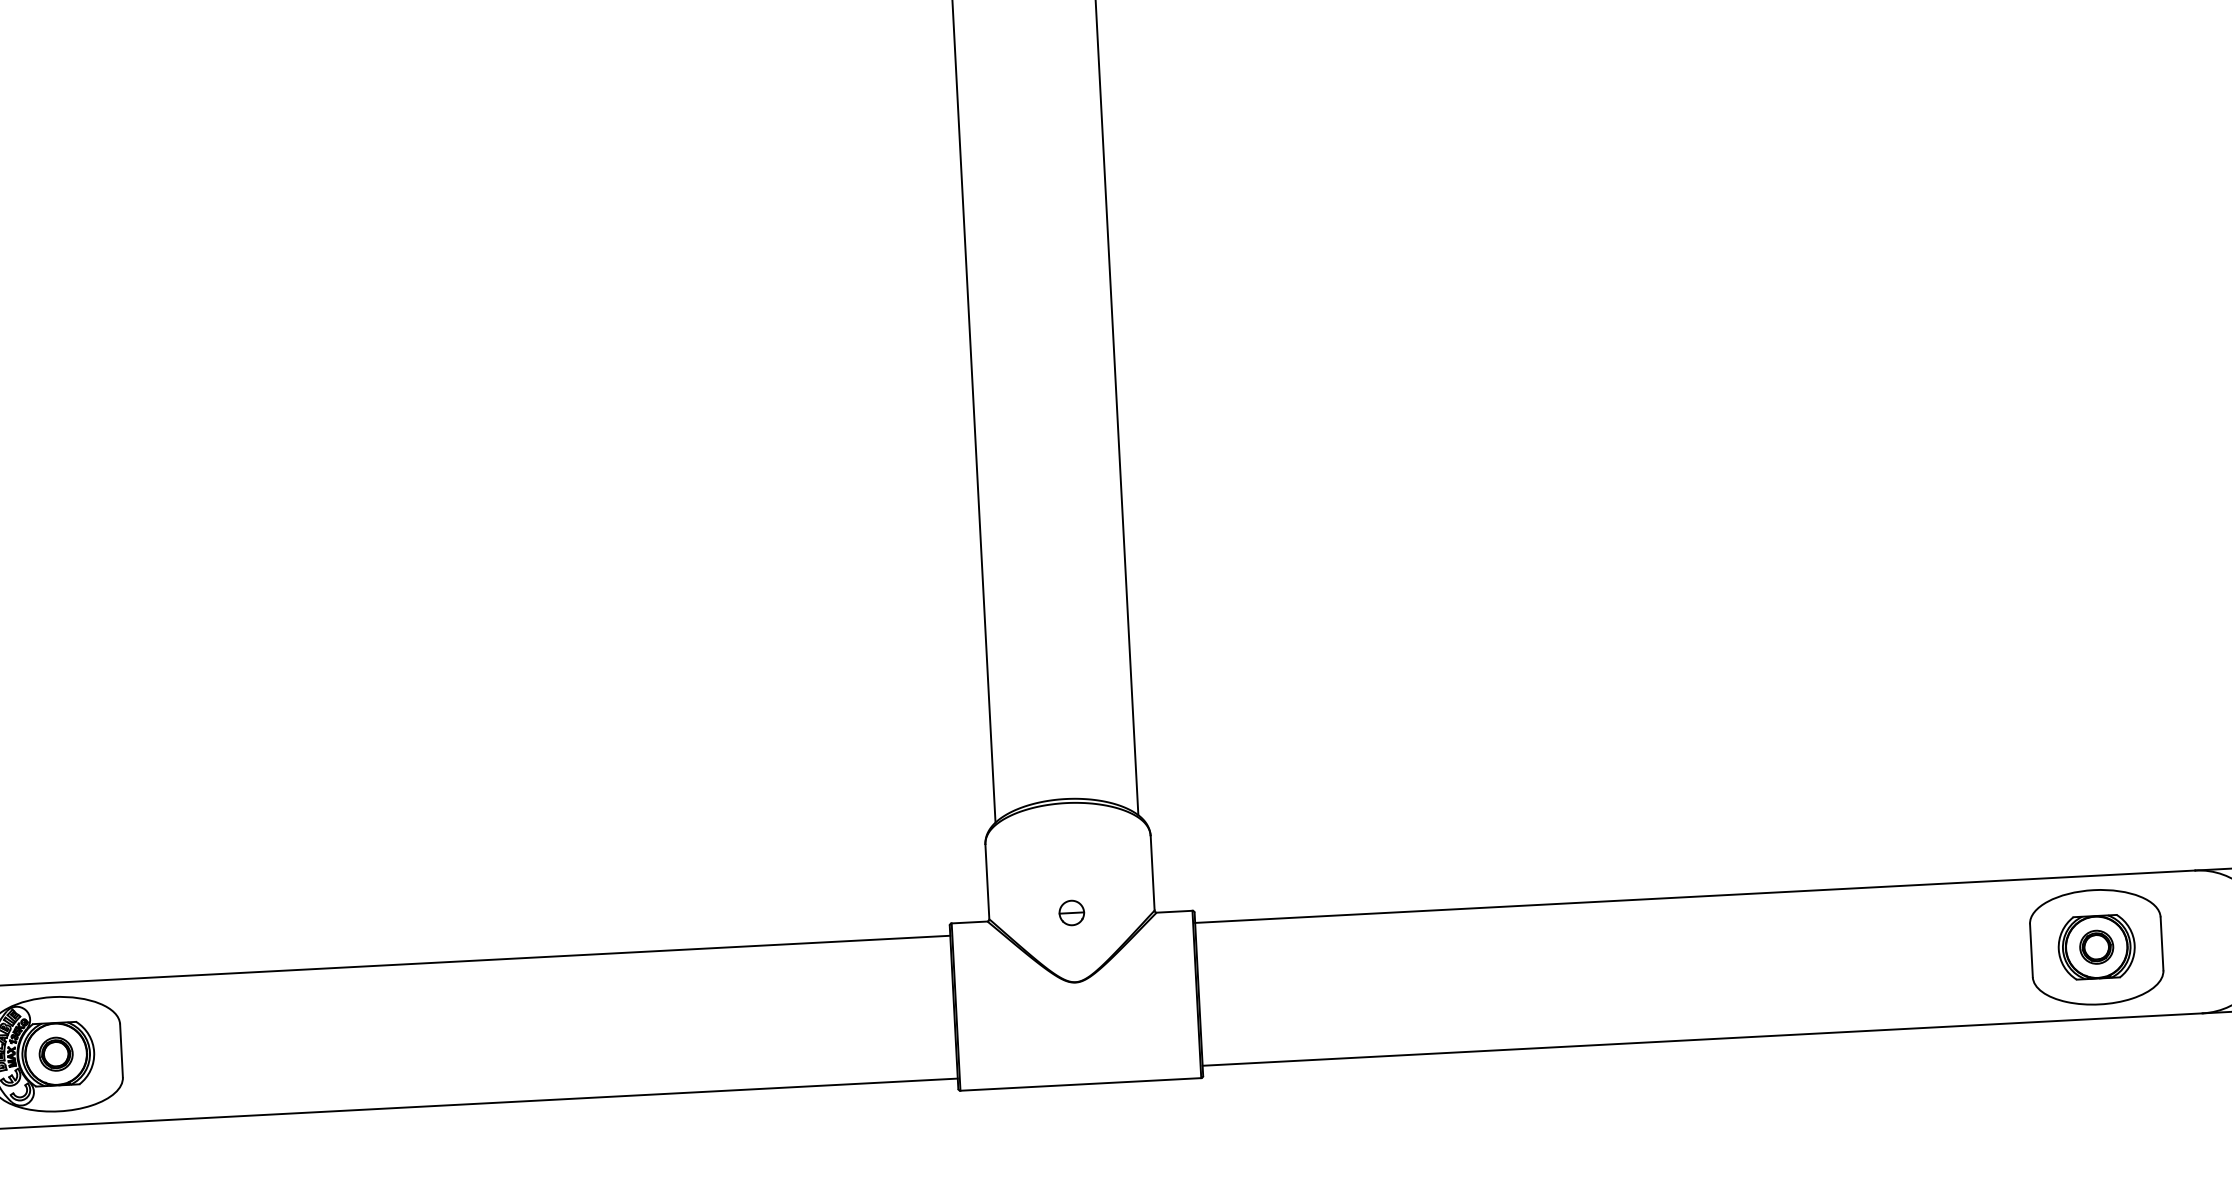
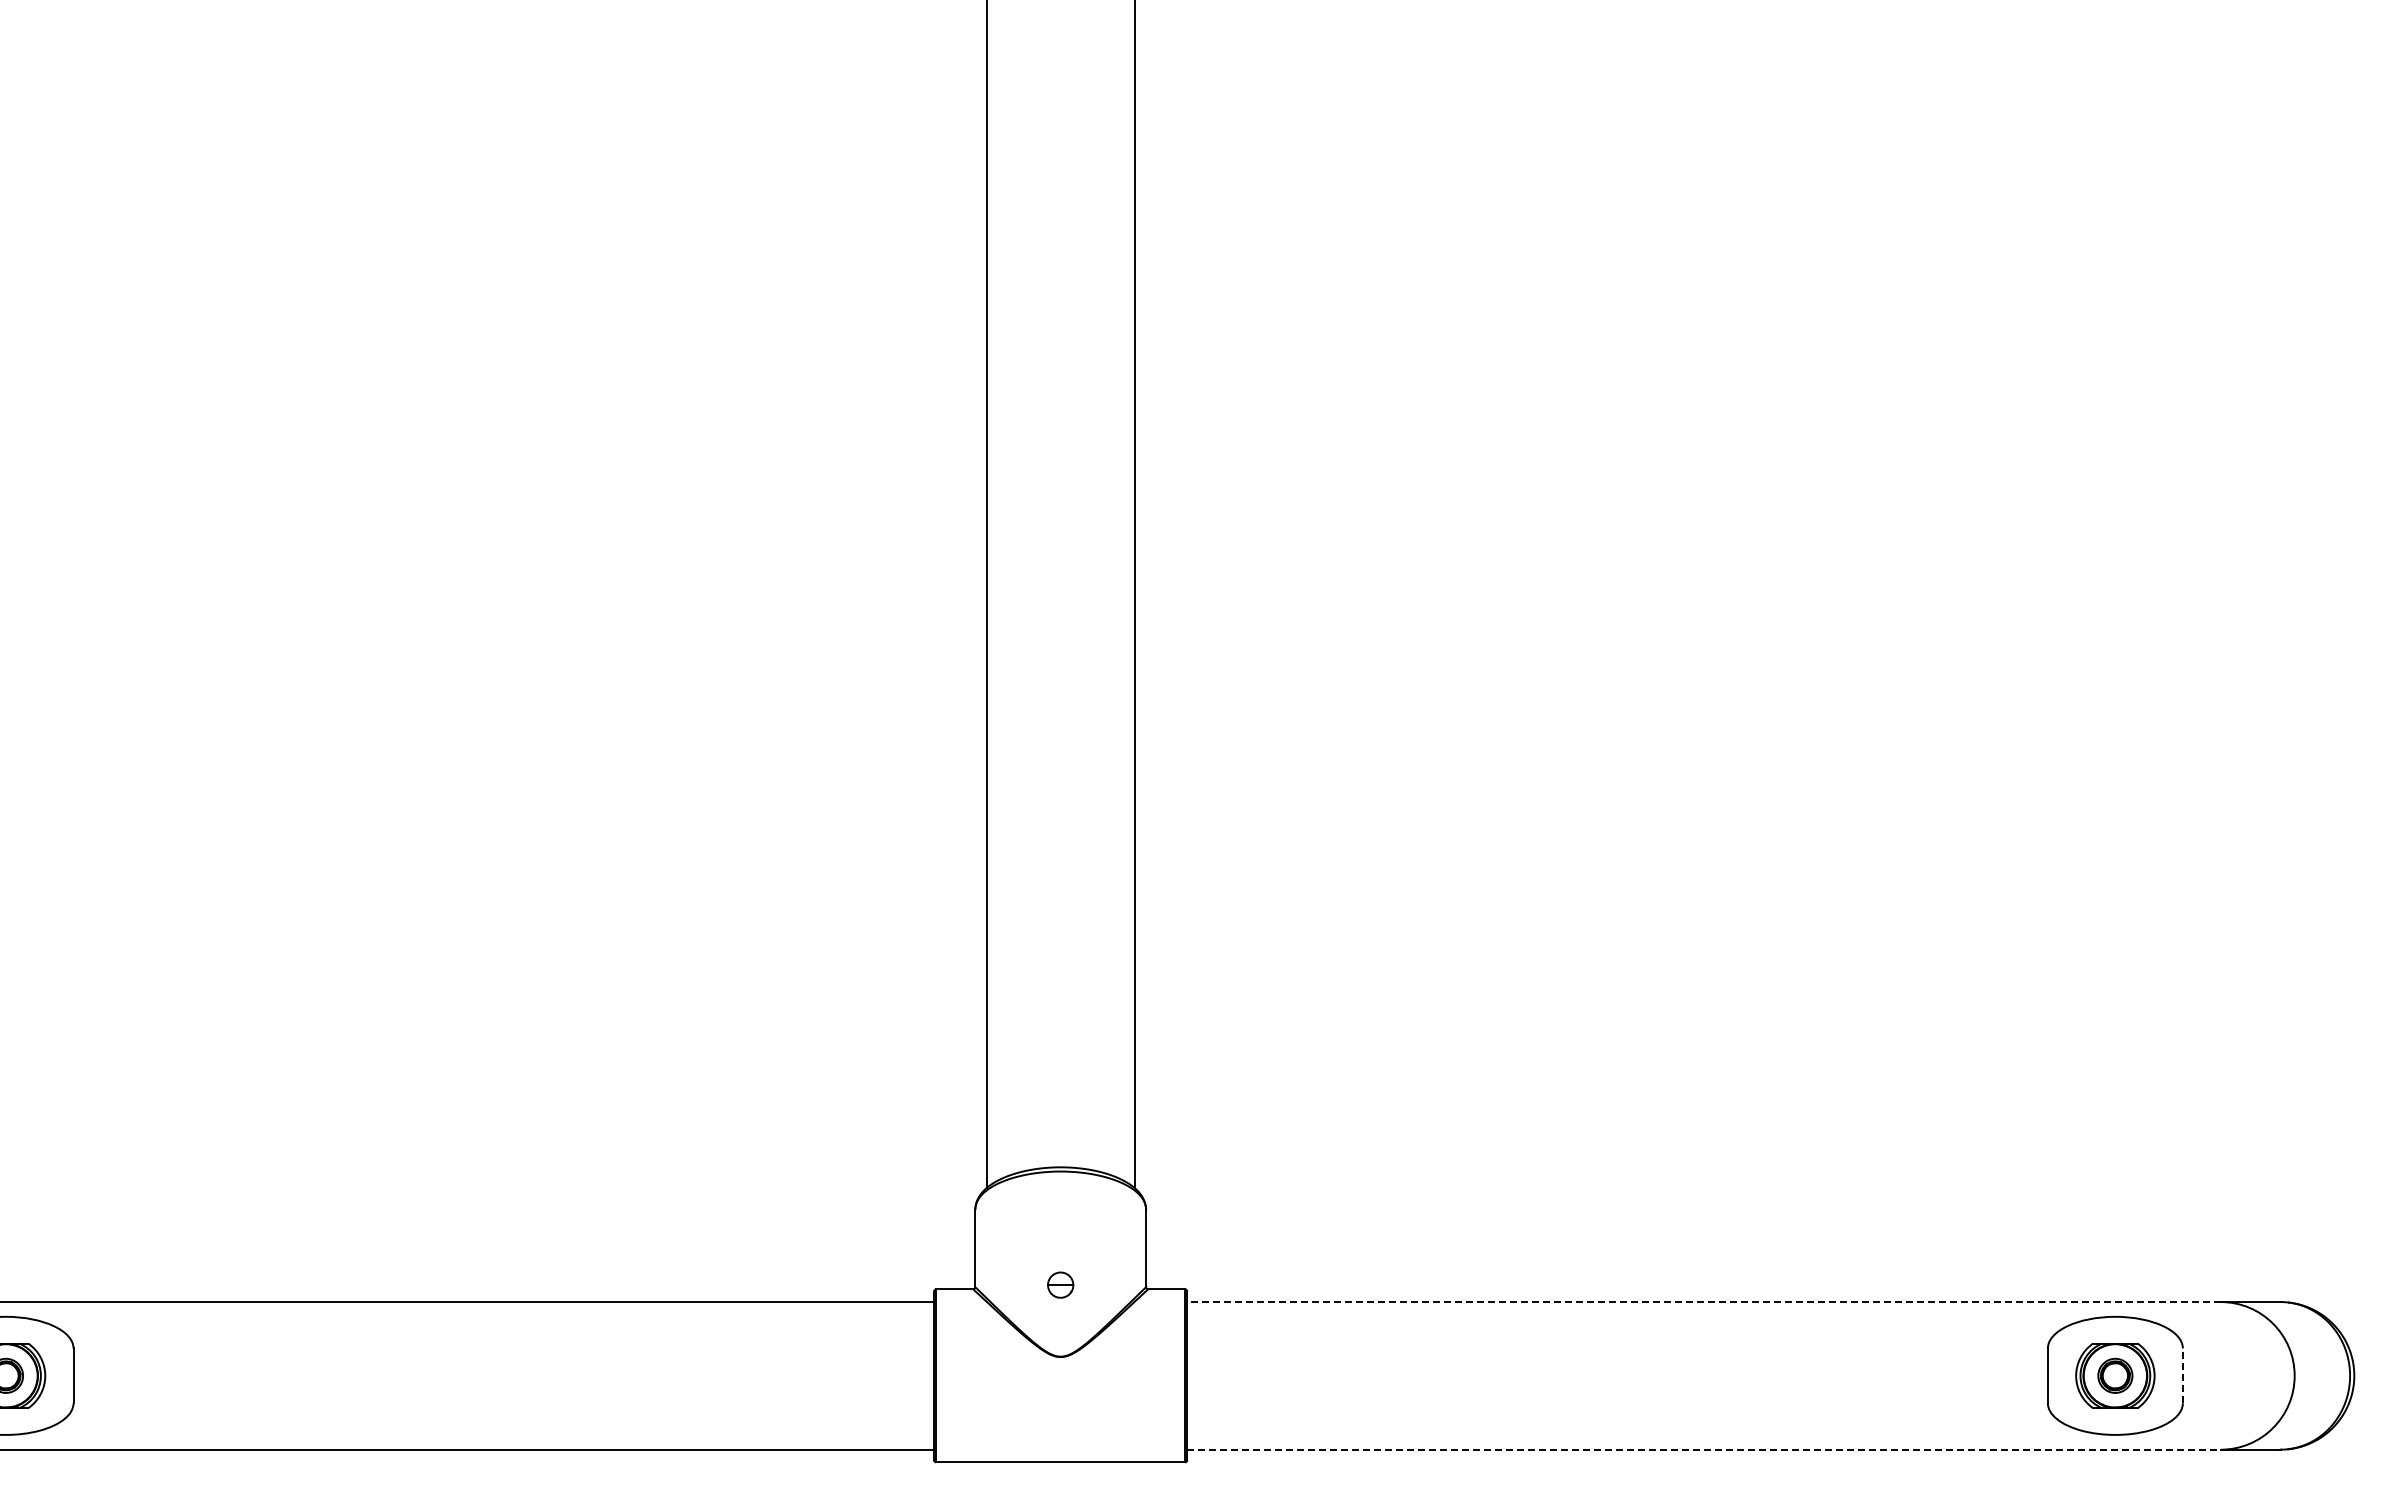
line: (1695, 897) -> (1704, 1302), solid -> dashed
line: (2161, 943) -> (2182, 1375), solid -> dashed
line: (1702, 1039) -> (1704, 1449), solid -> dashed

